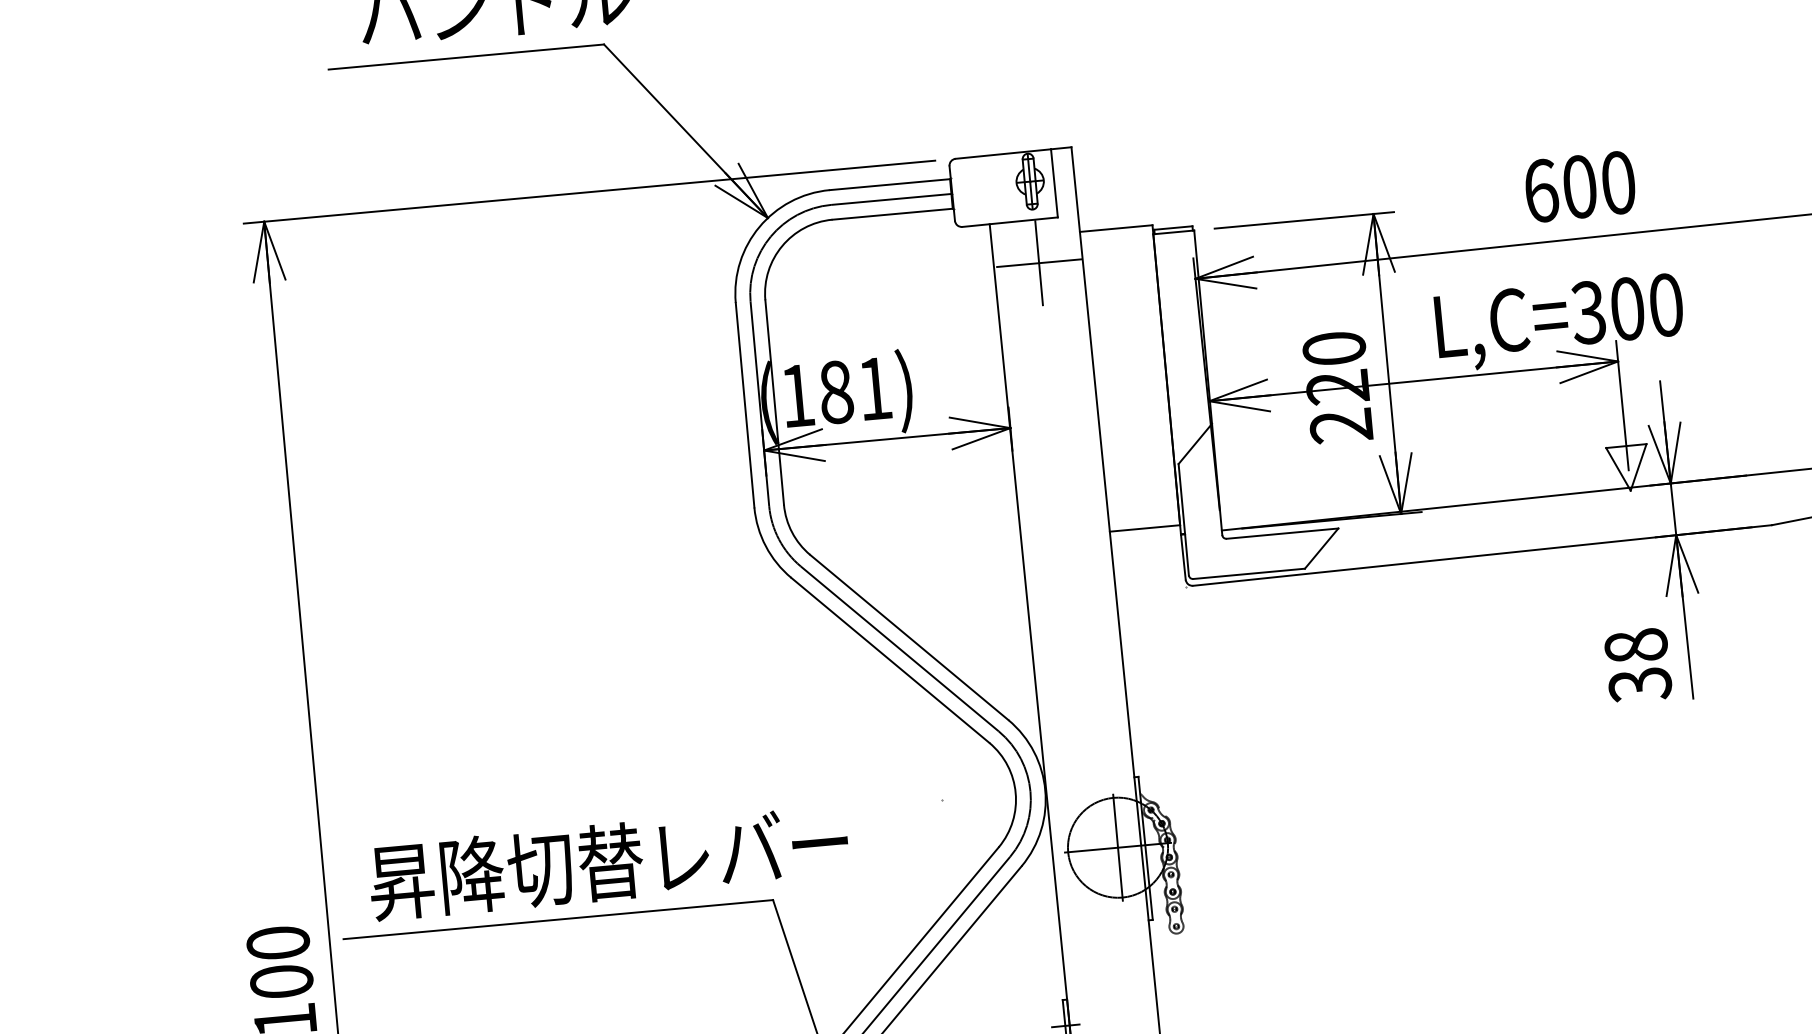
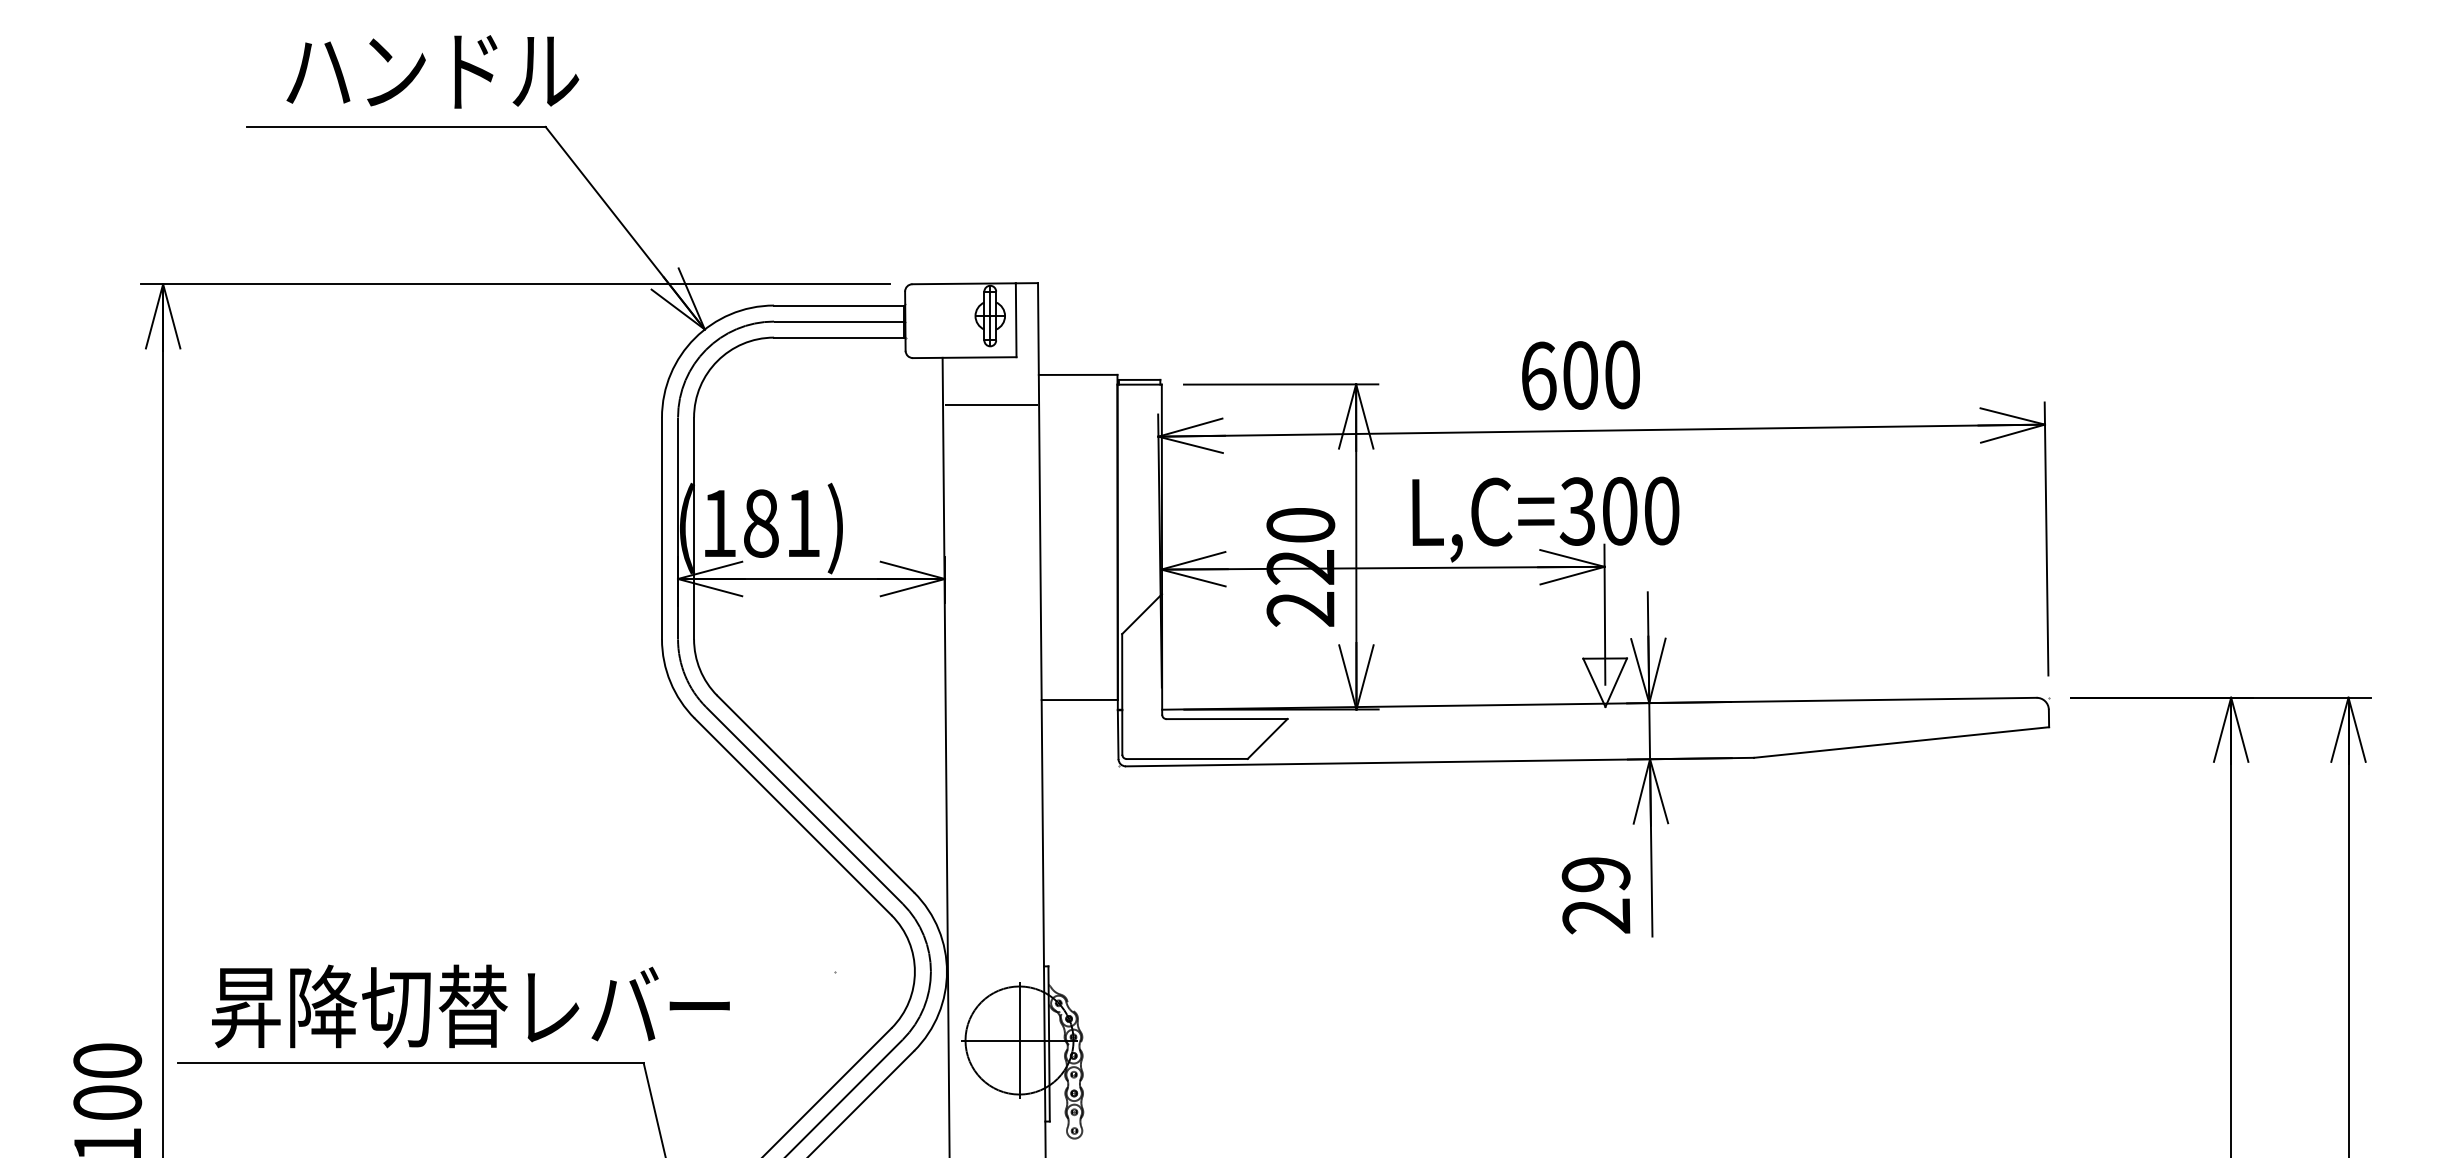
line: (1038, 263) -> (991, 404), removed
text: (1638, 665) -> (1596, 895), 38 -> 29

